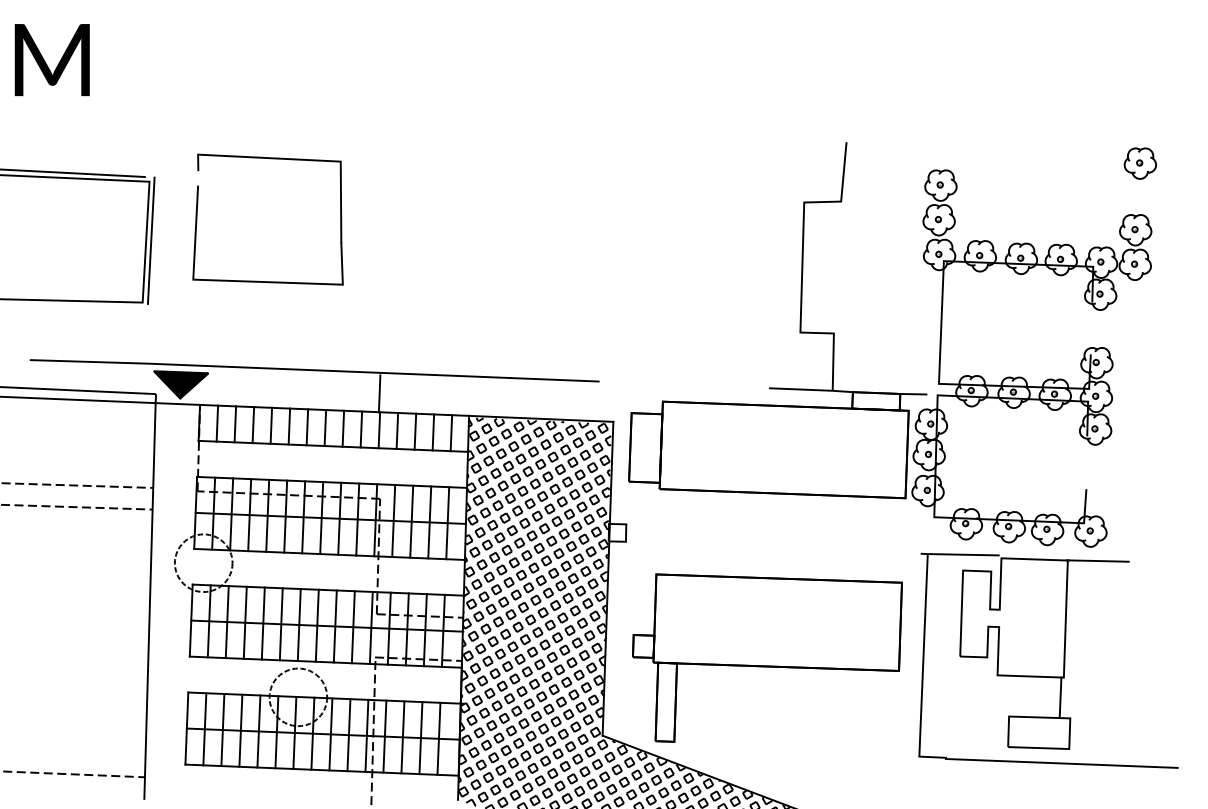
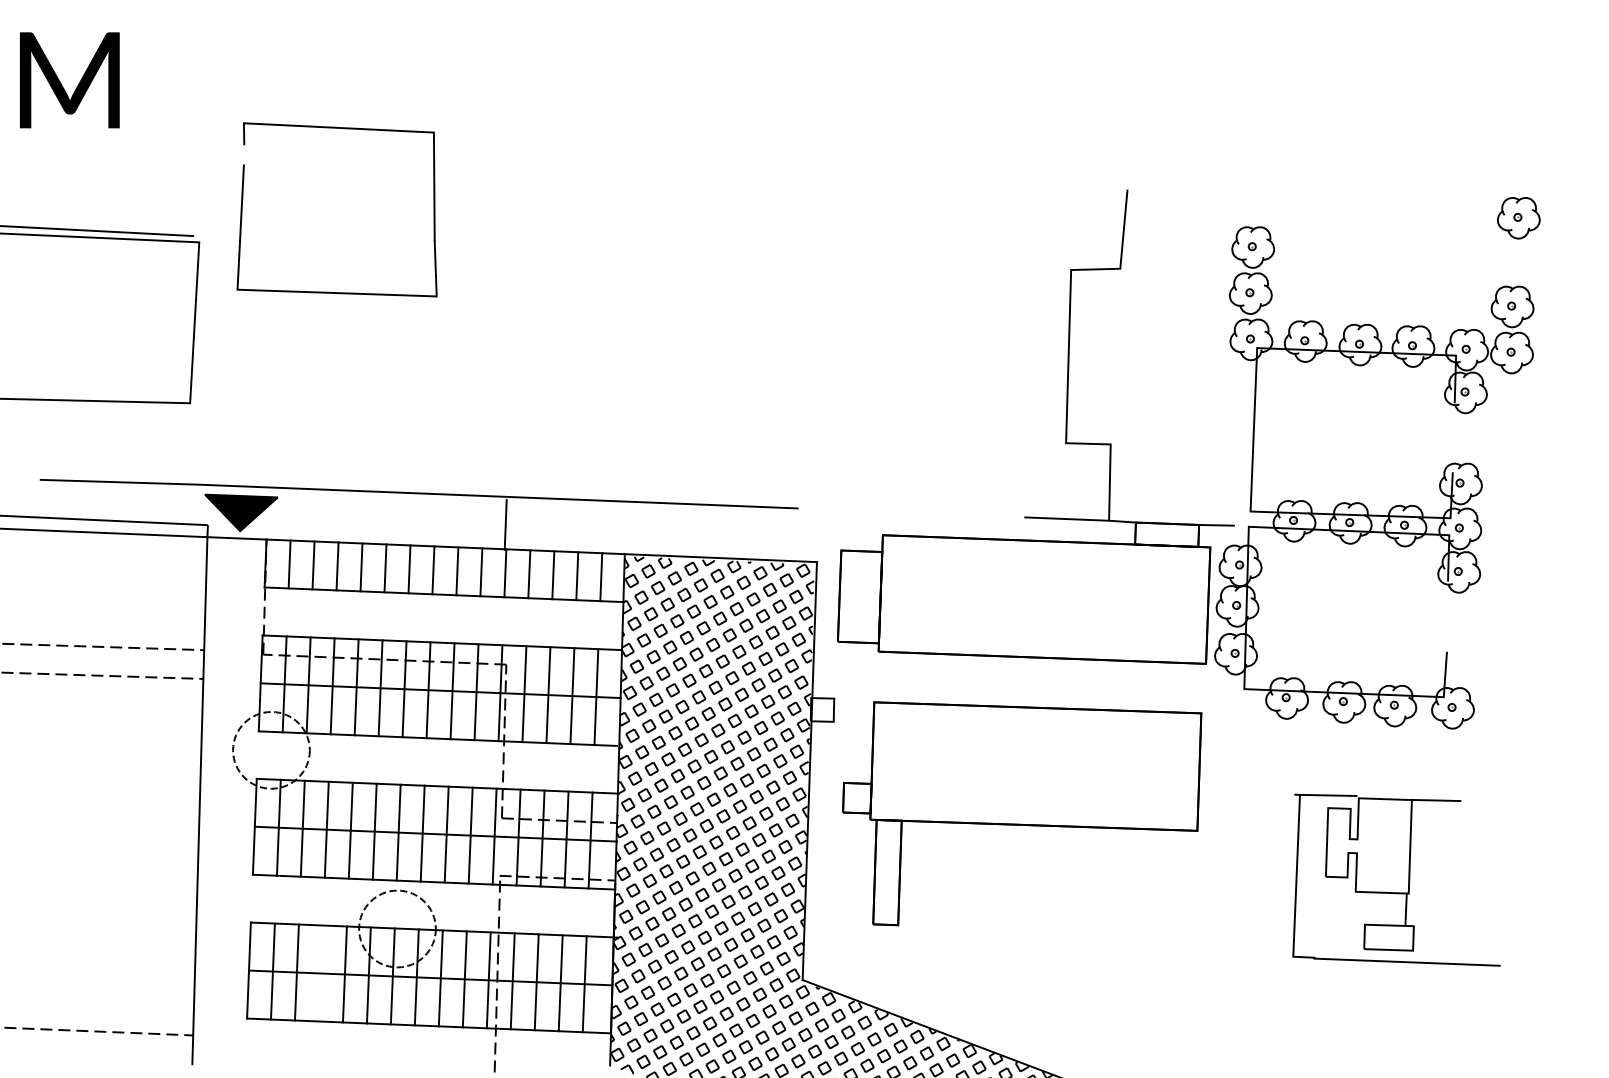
part: (272, 159) -> (343, 129), moved
line: (151, 240) -> (201, 320), removed
part: (767, 657) -> (1022, 813), moved
part: (1048, 660) -> (1396, 879), size x0.6
line: (240, 730) -> (320, 973), removed

